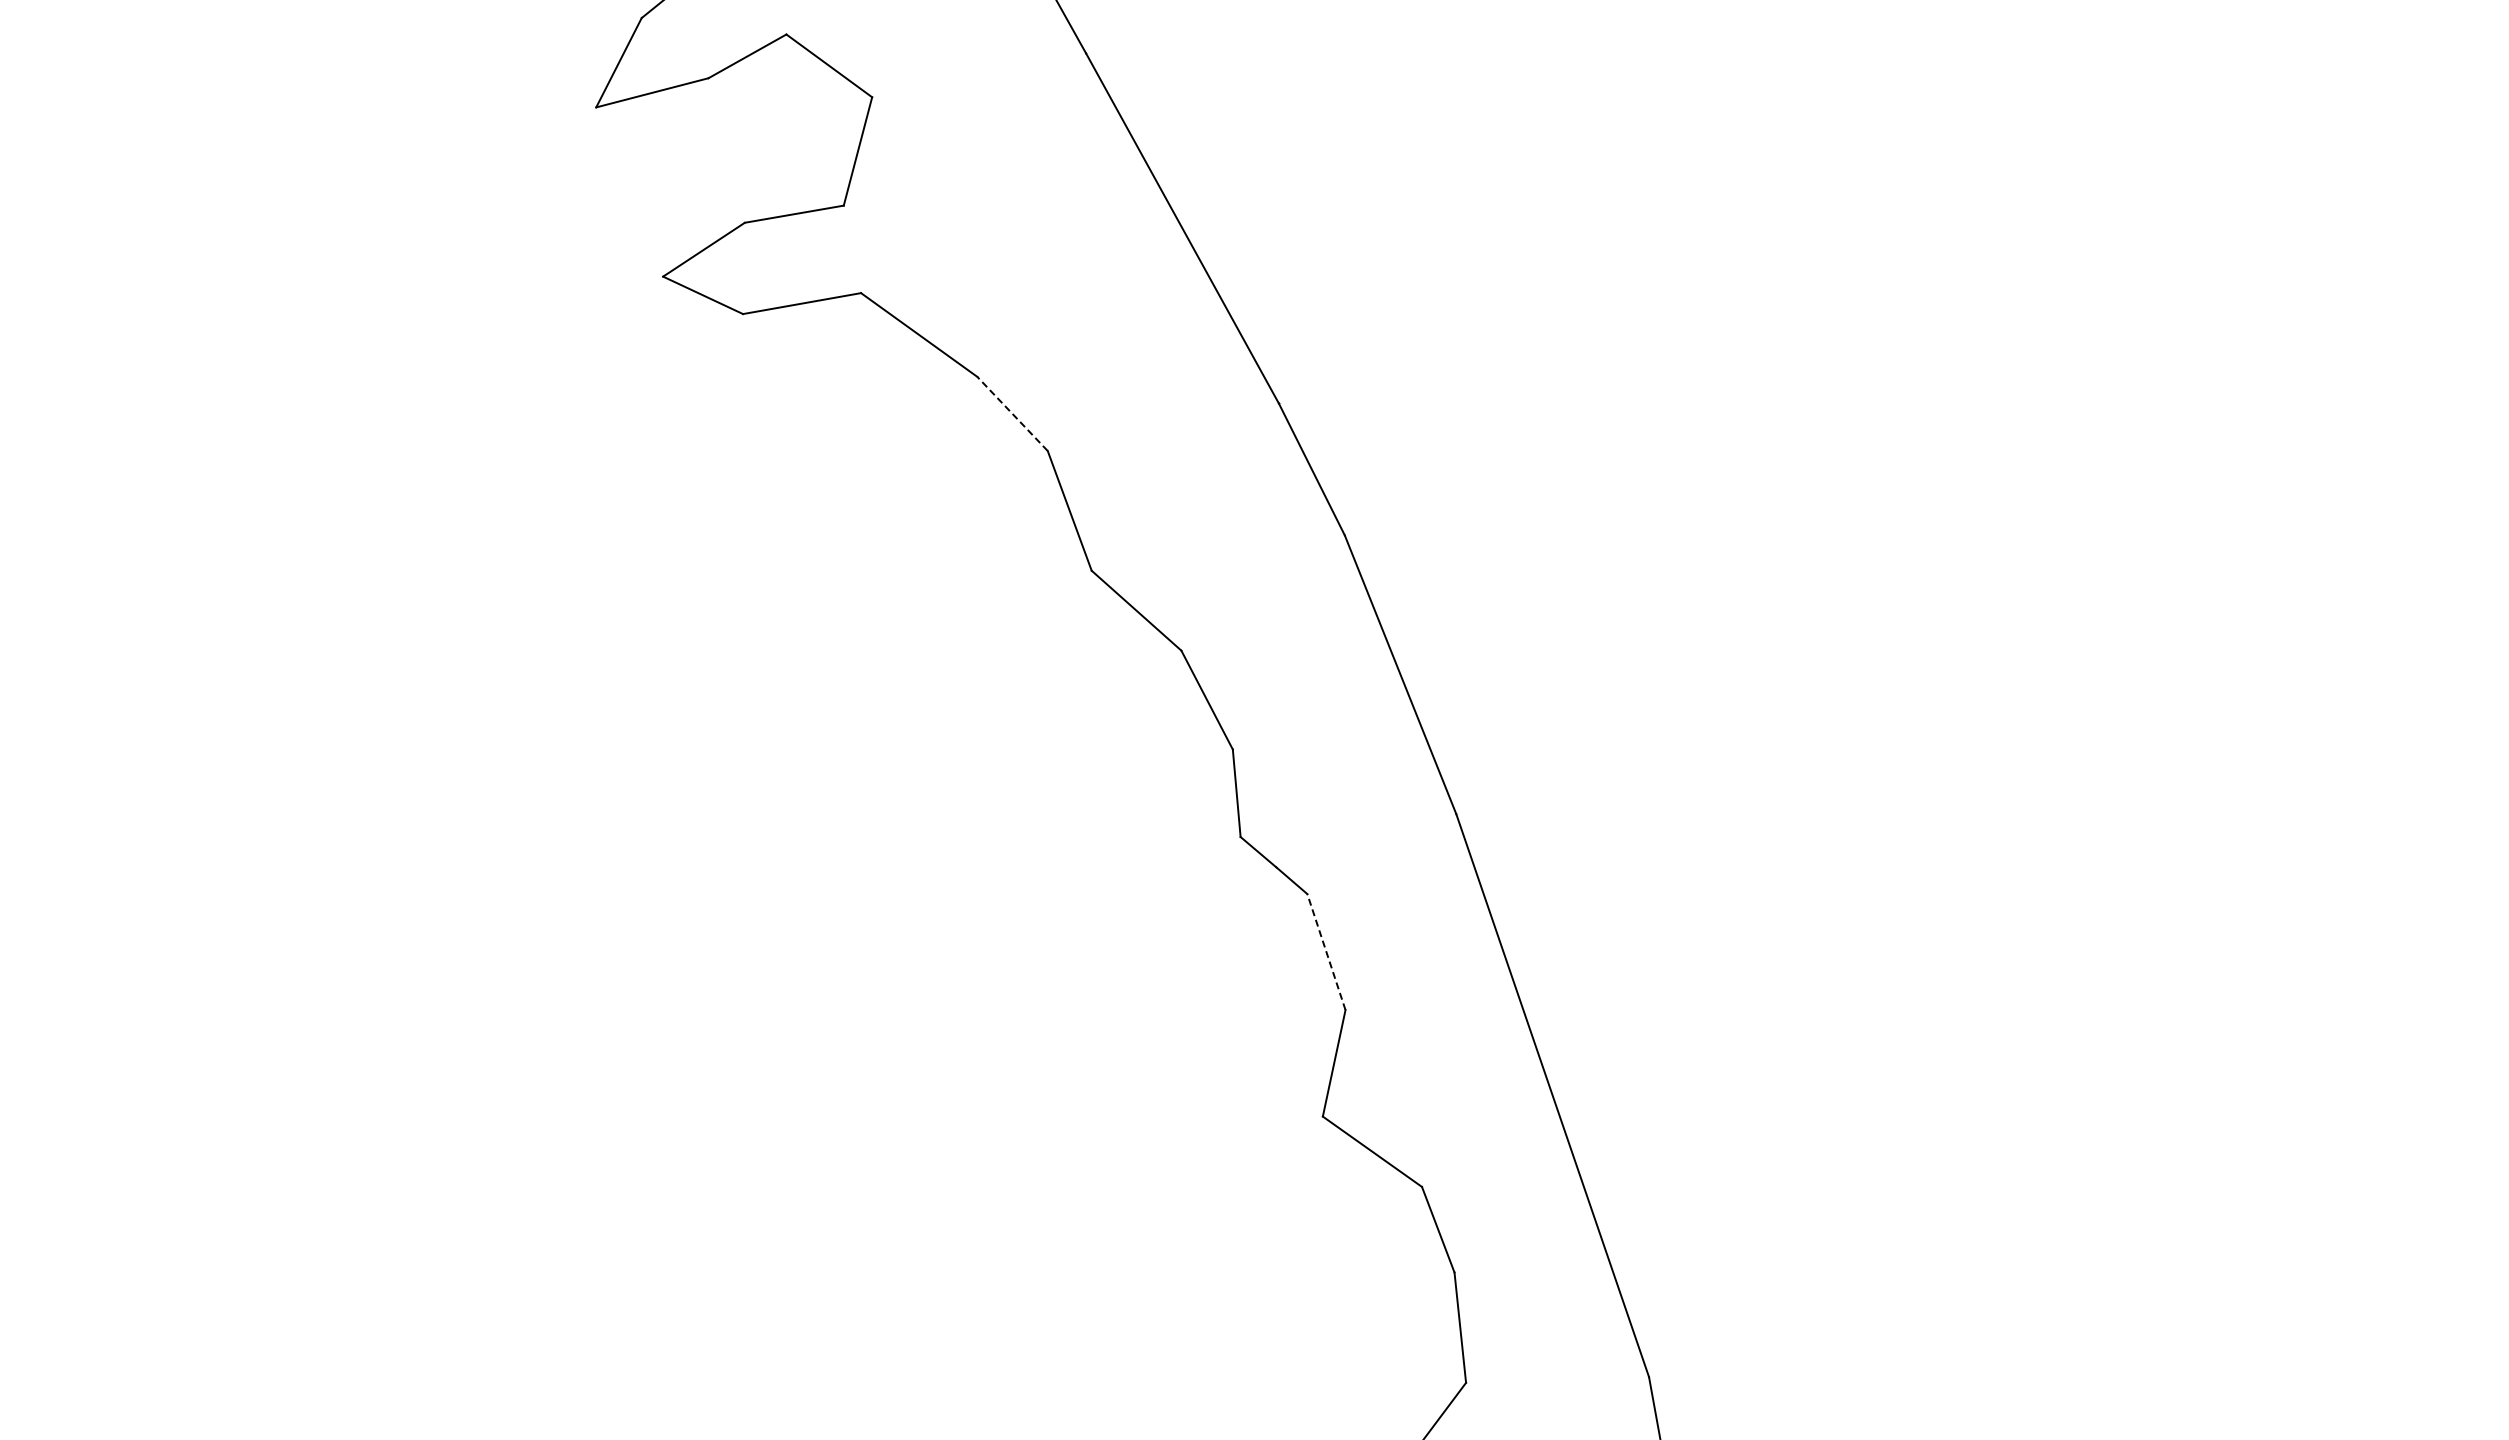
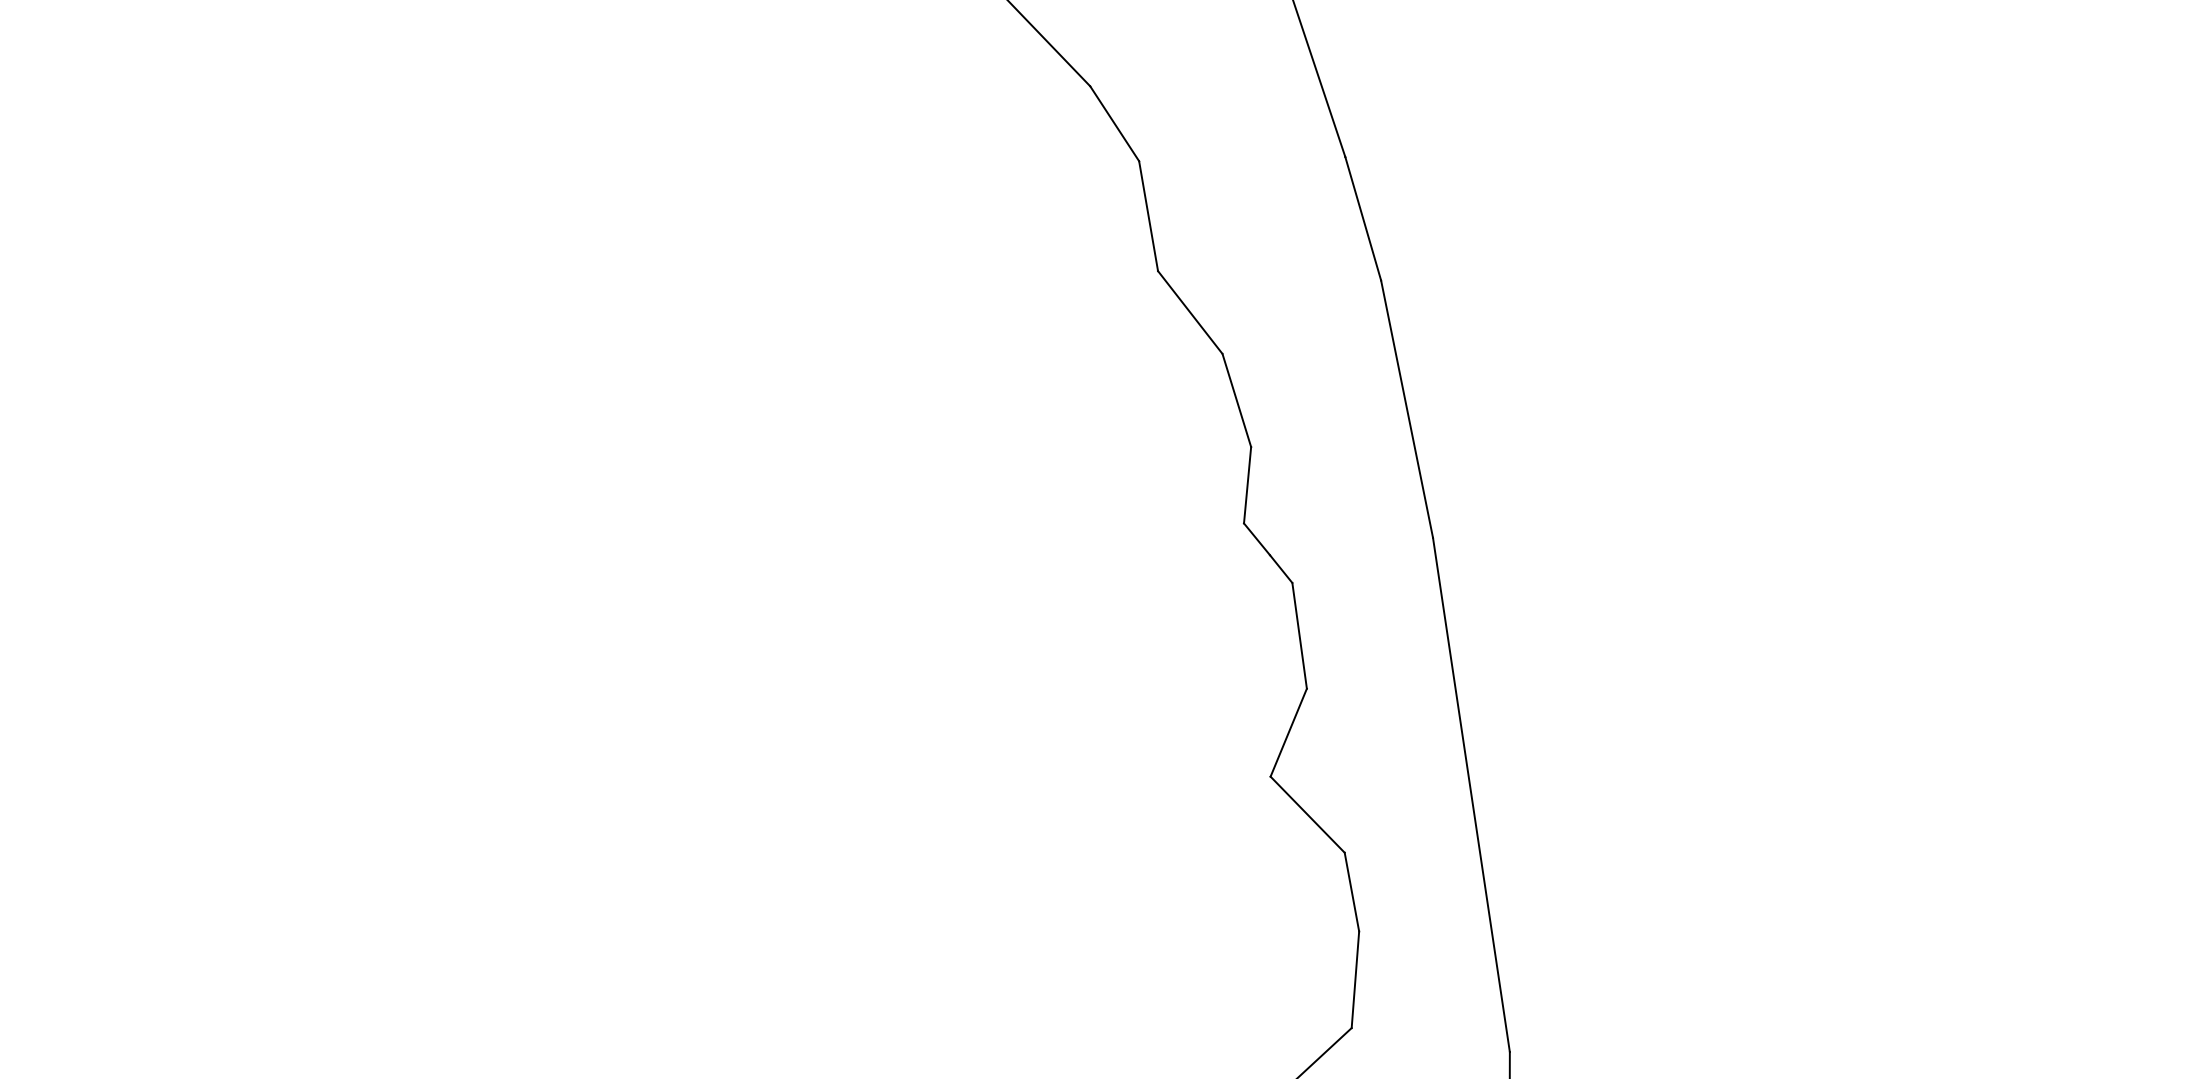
line: (1012, 413) -> (1114, 123), dashed -> solid
line: (1326, 951) -> (1299, 635), dashed -> solid

